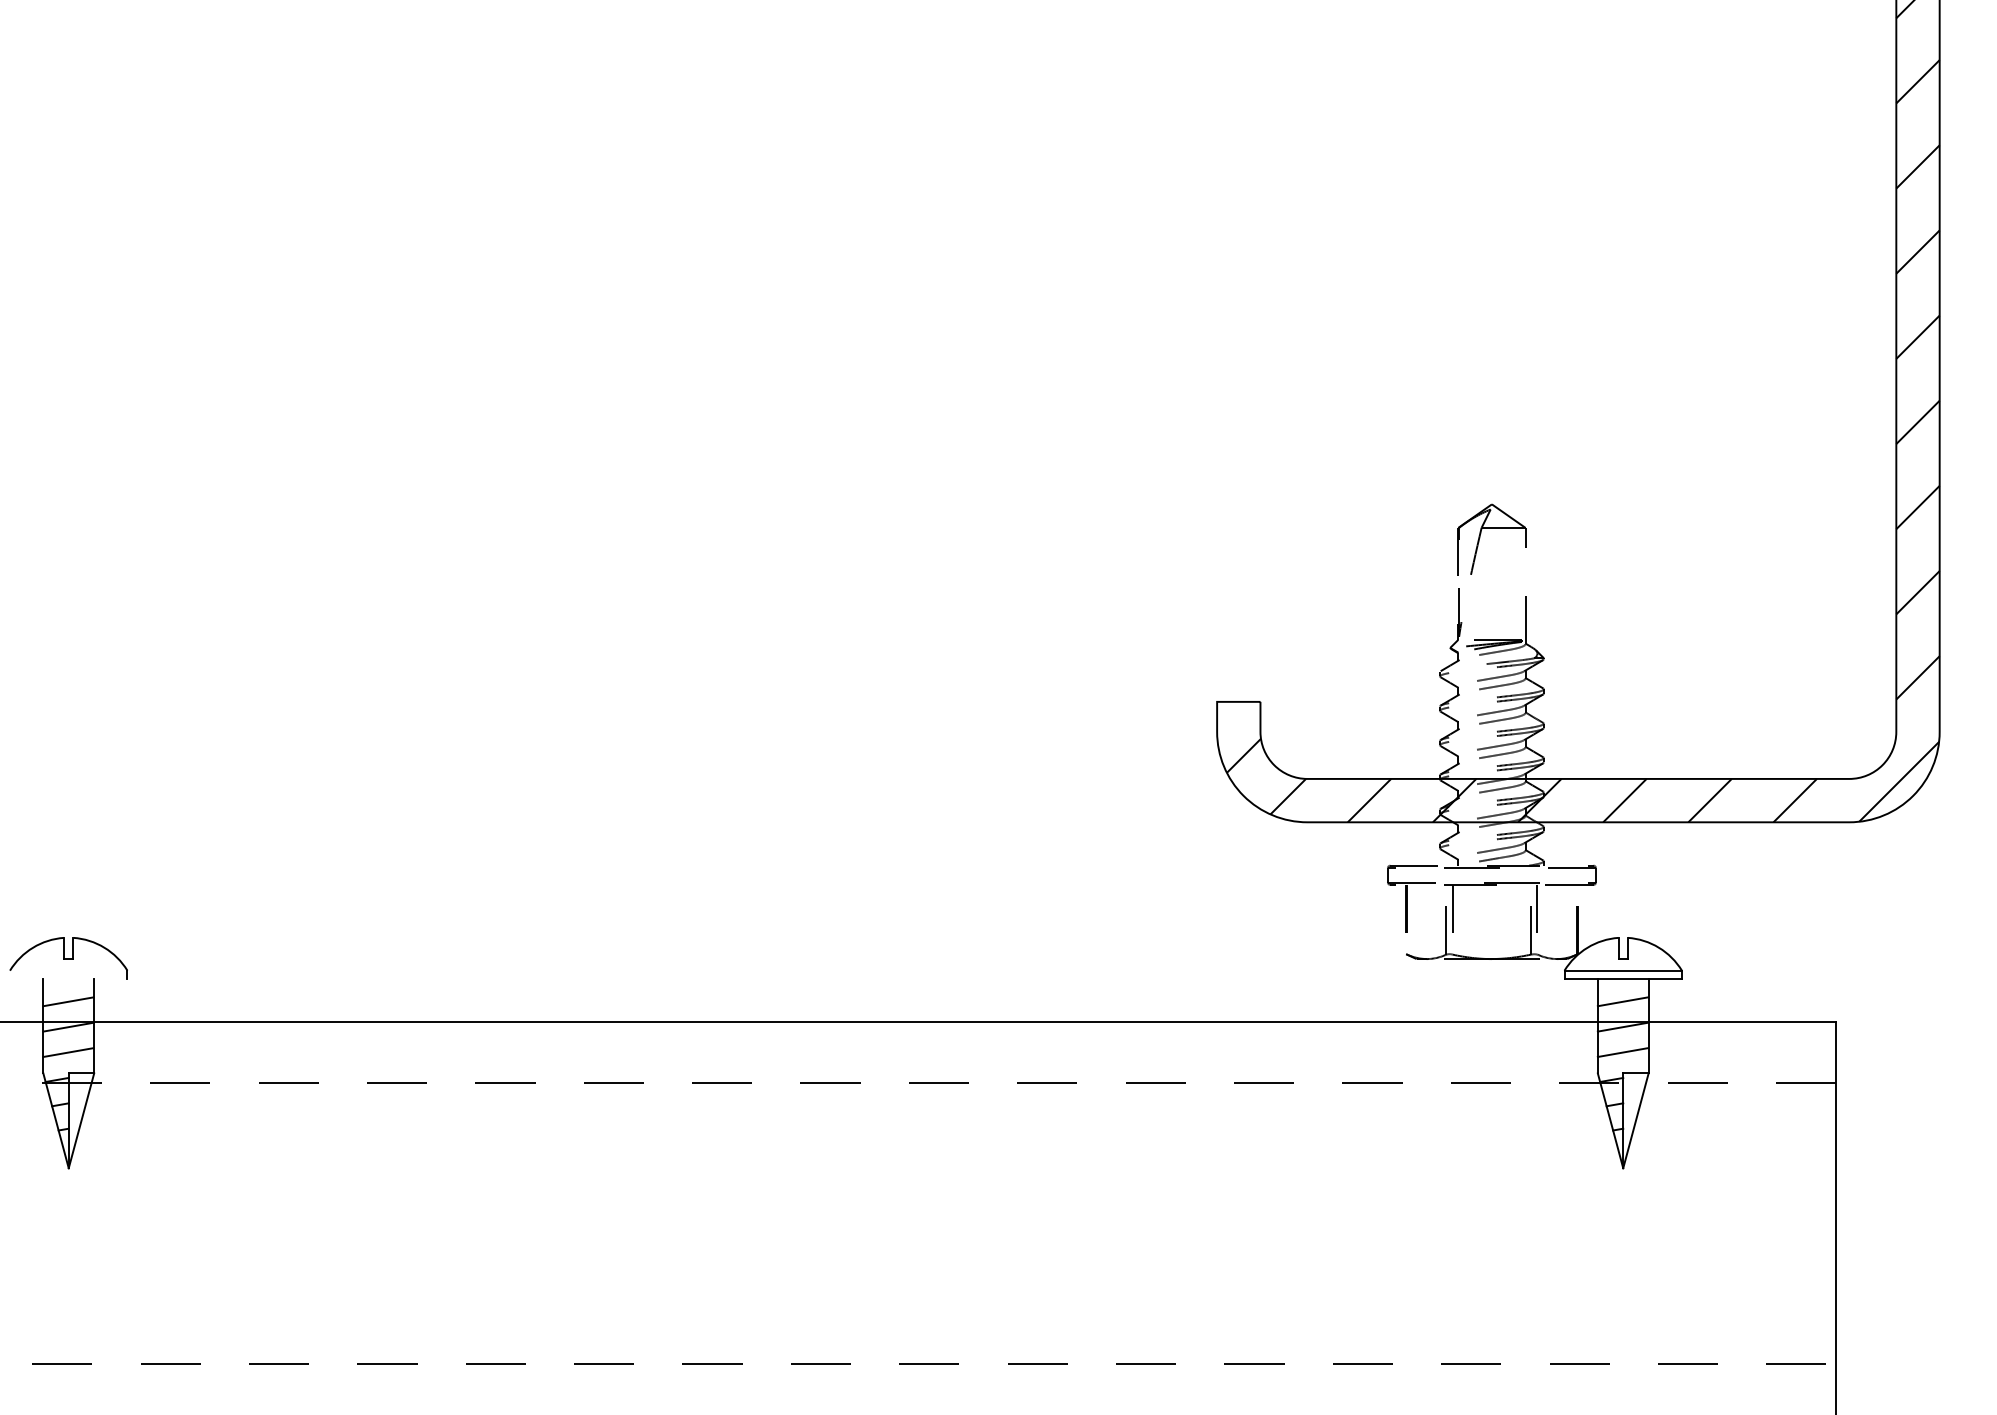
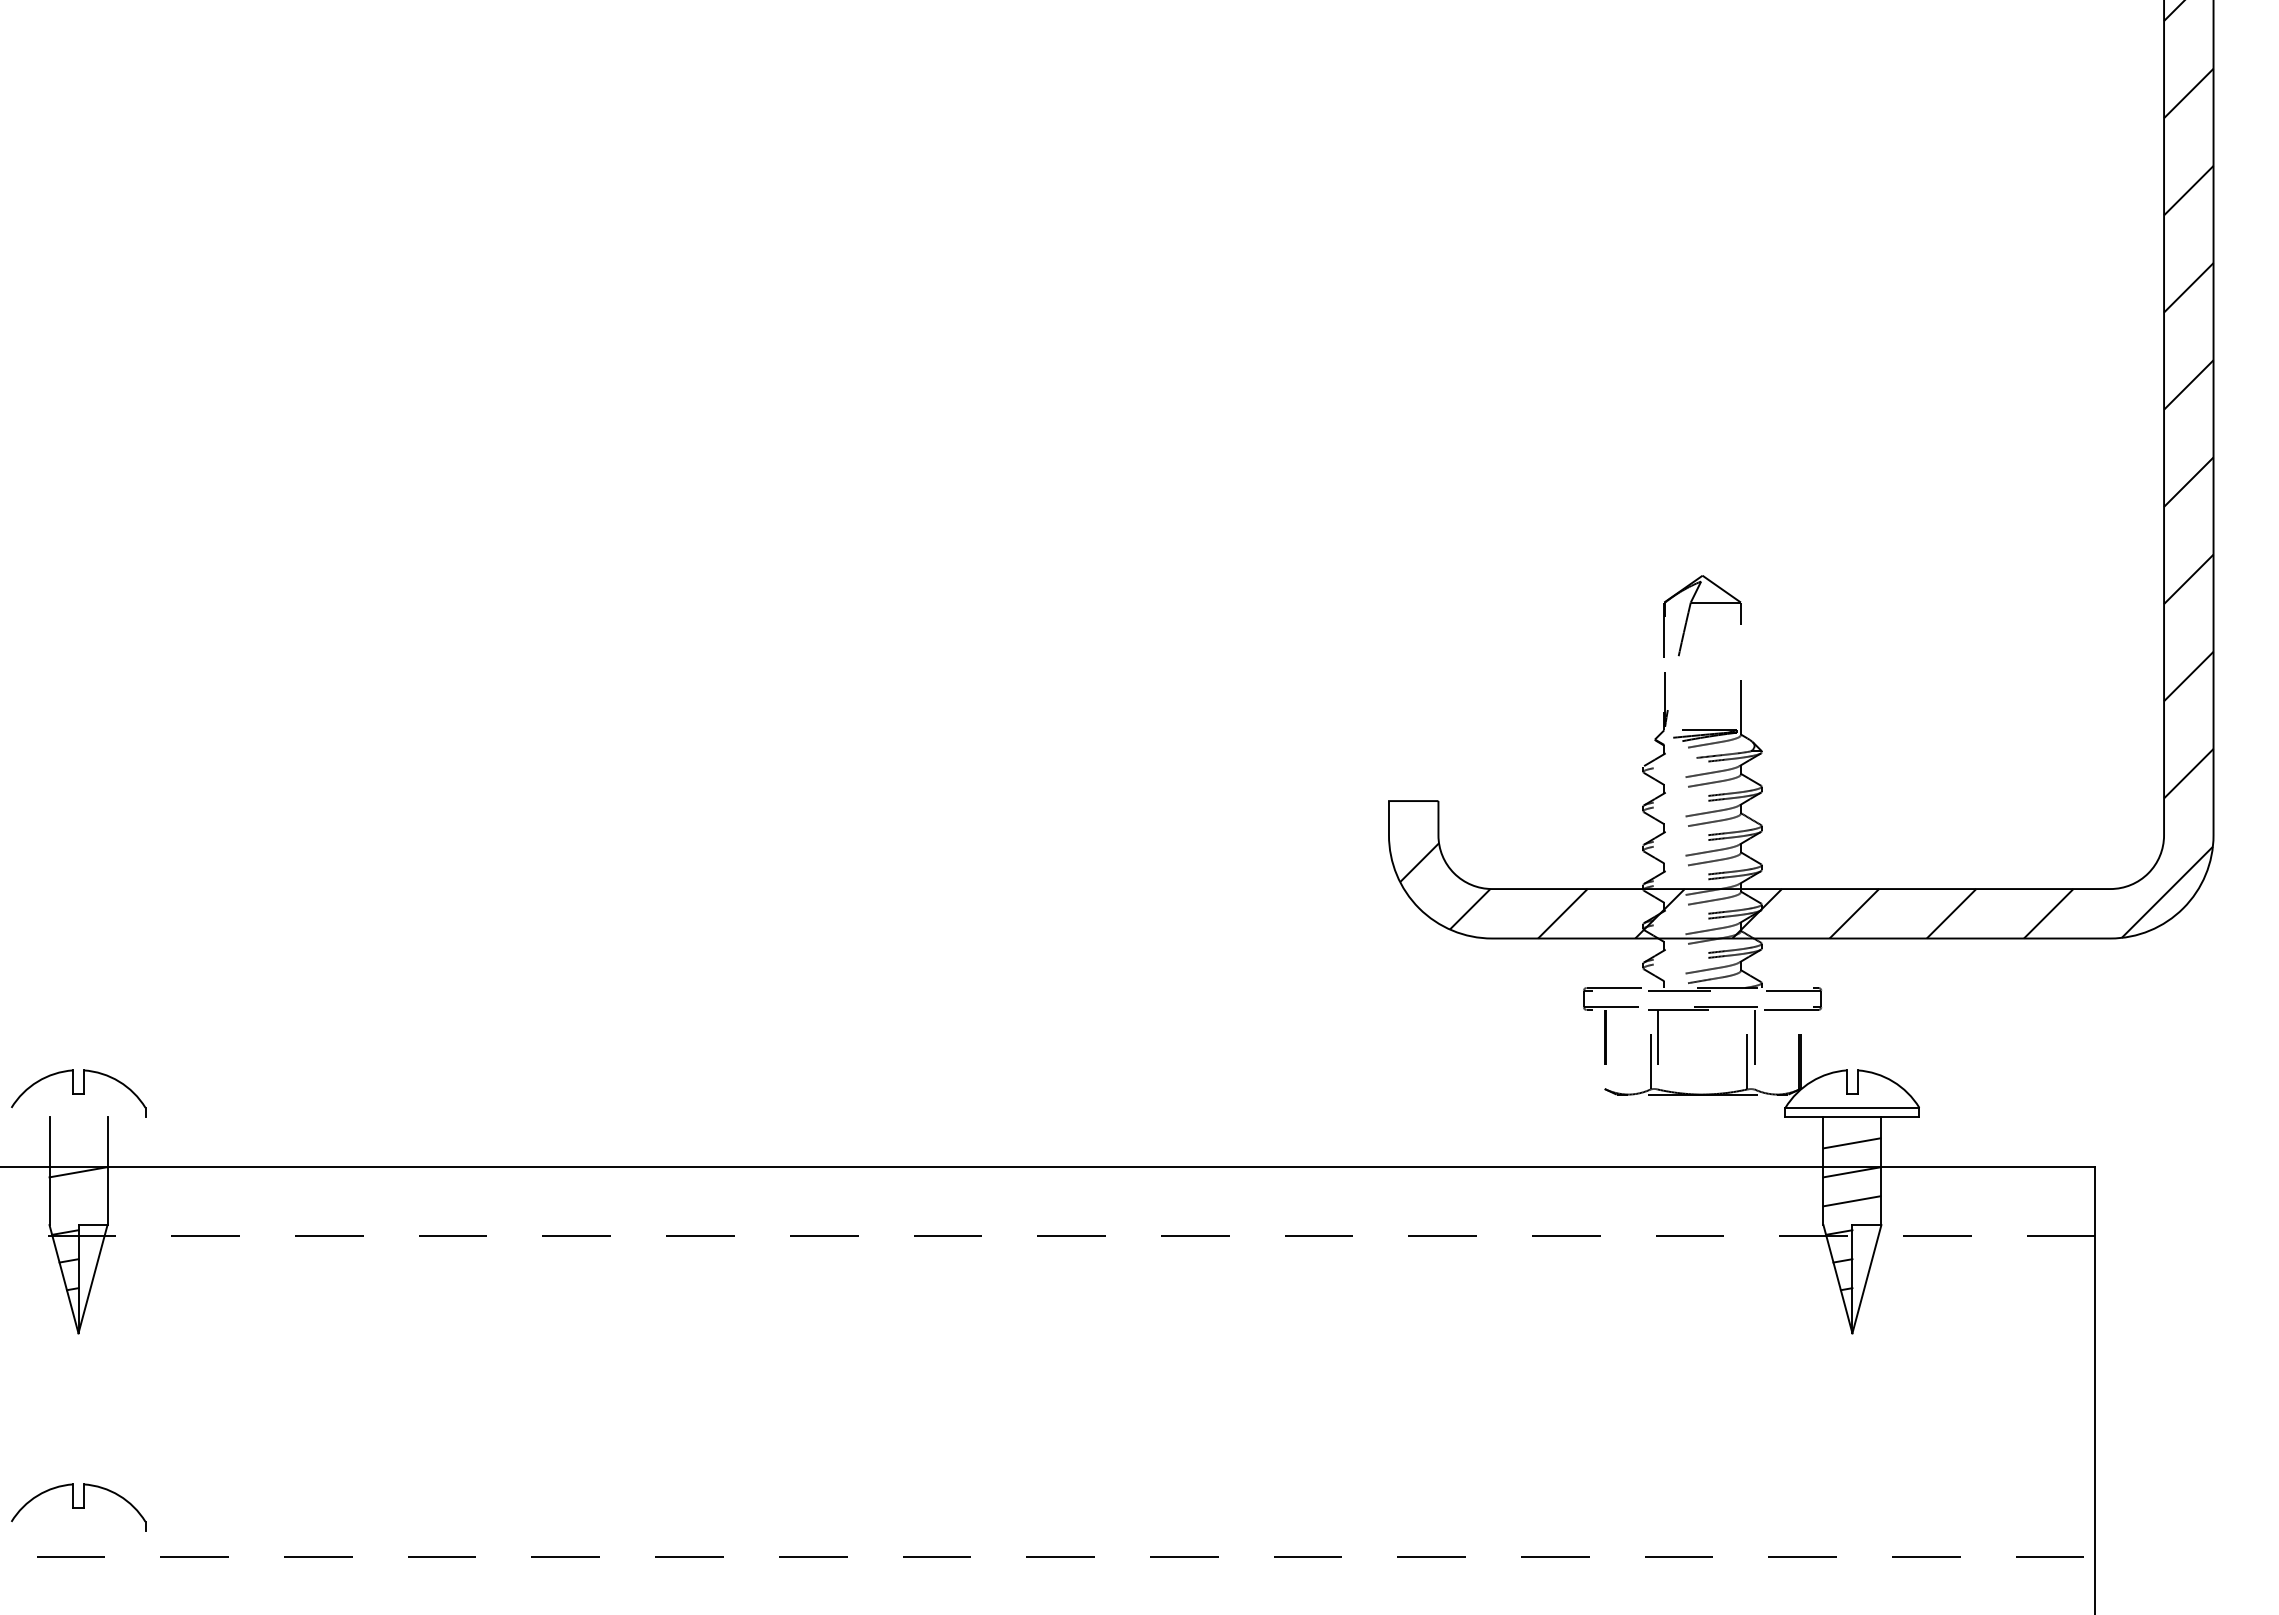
line: (67, 1001) -> (77, 1143), removed
line: (67, 1052) -> (77, 1201), removed
part: (68, 1320) -> (78, 1507), added

